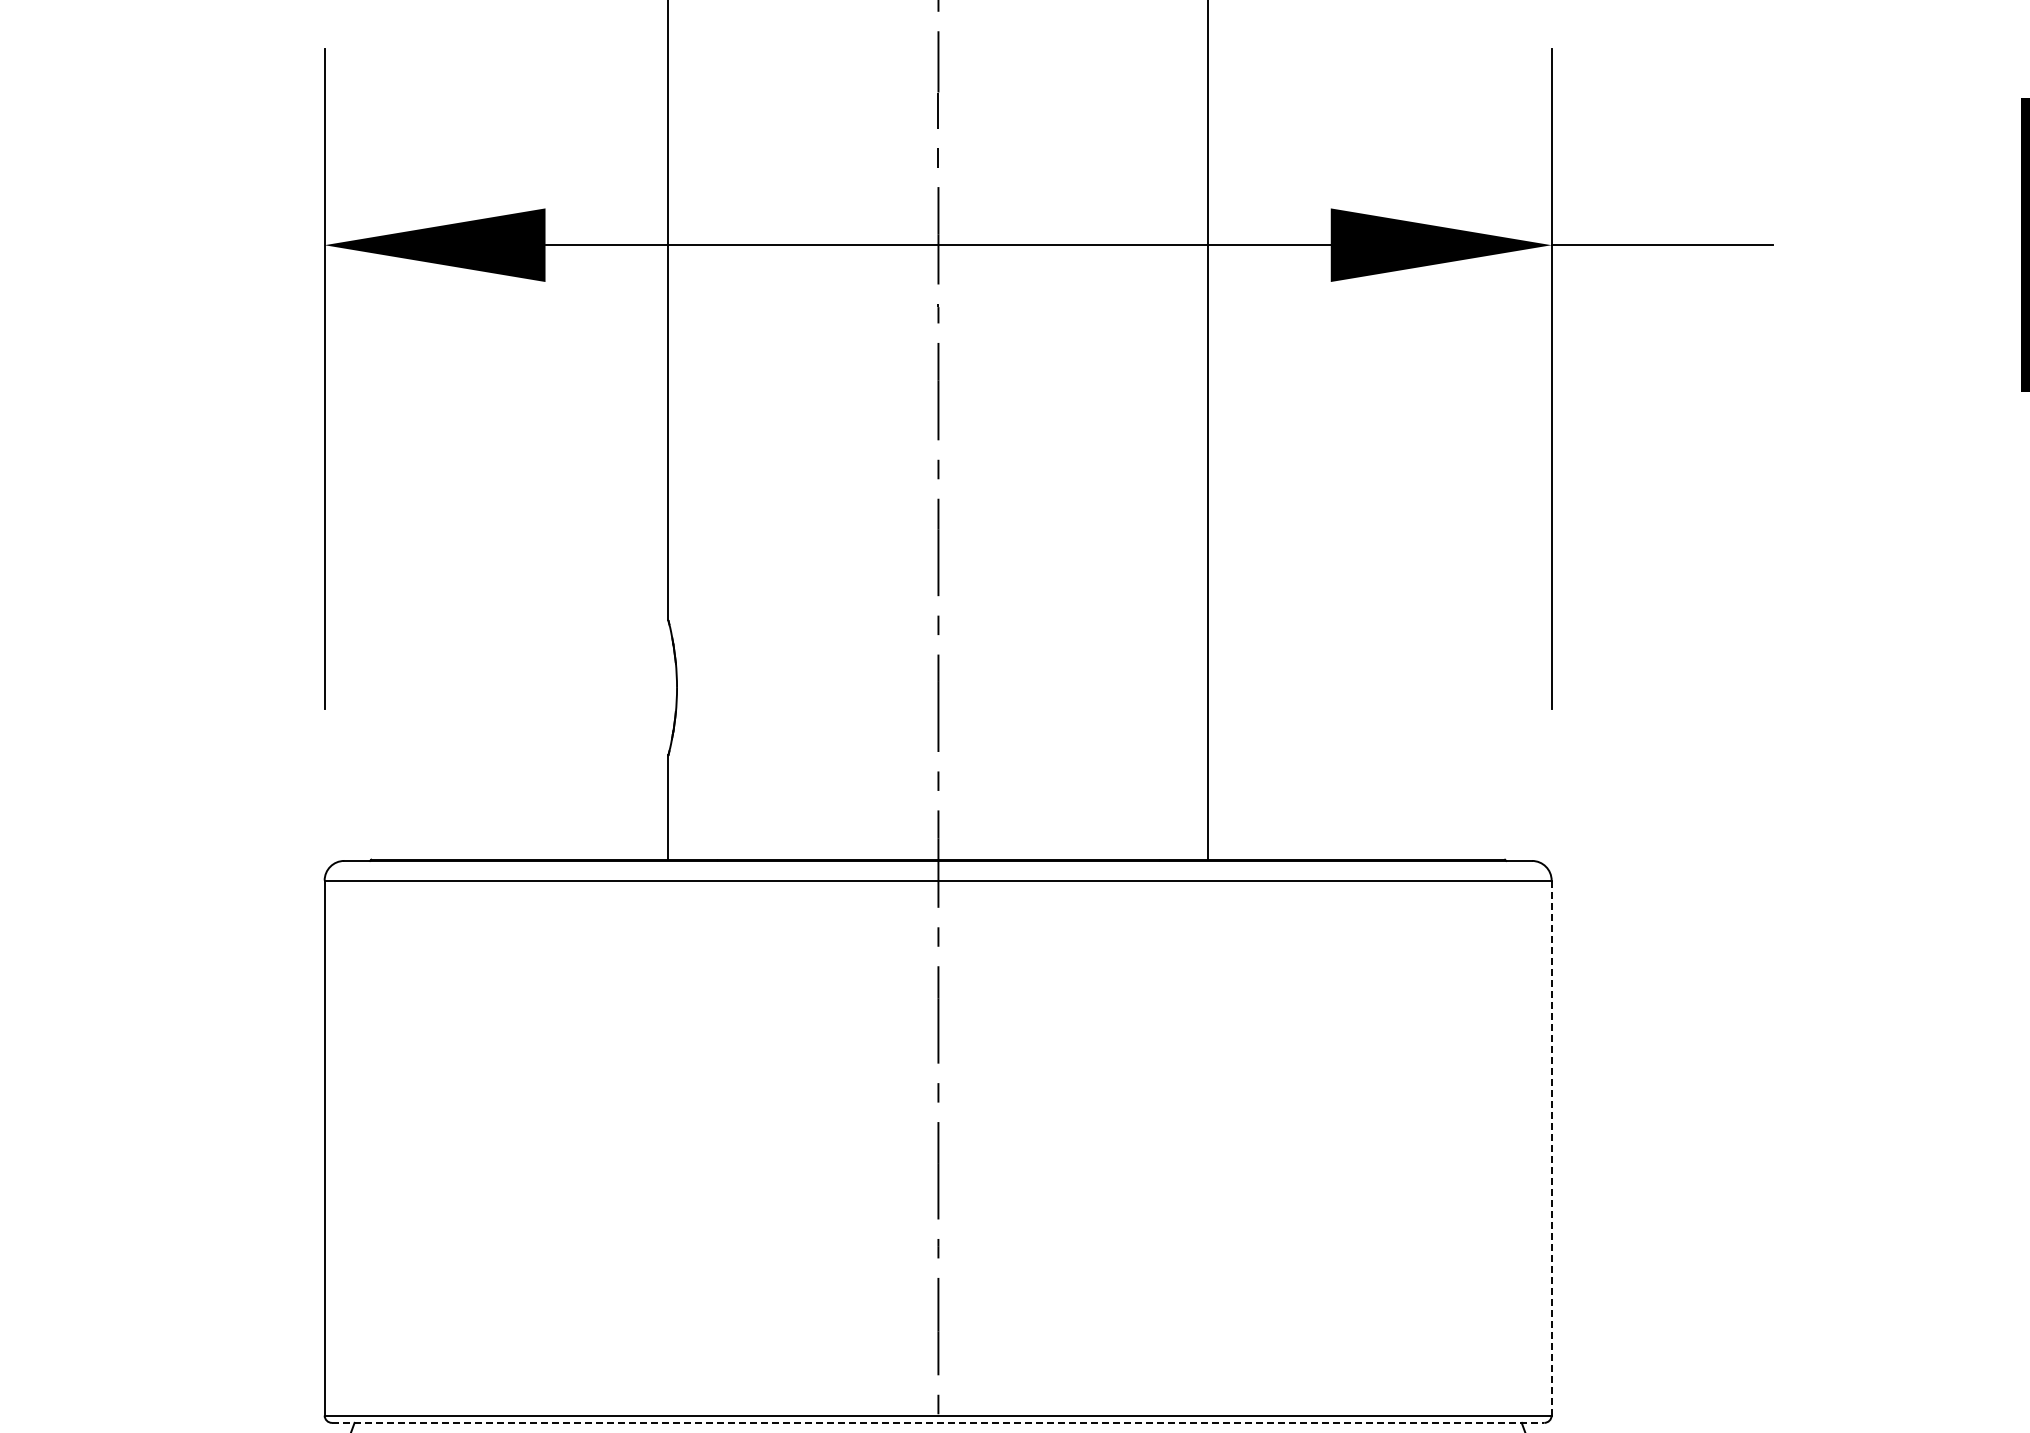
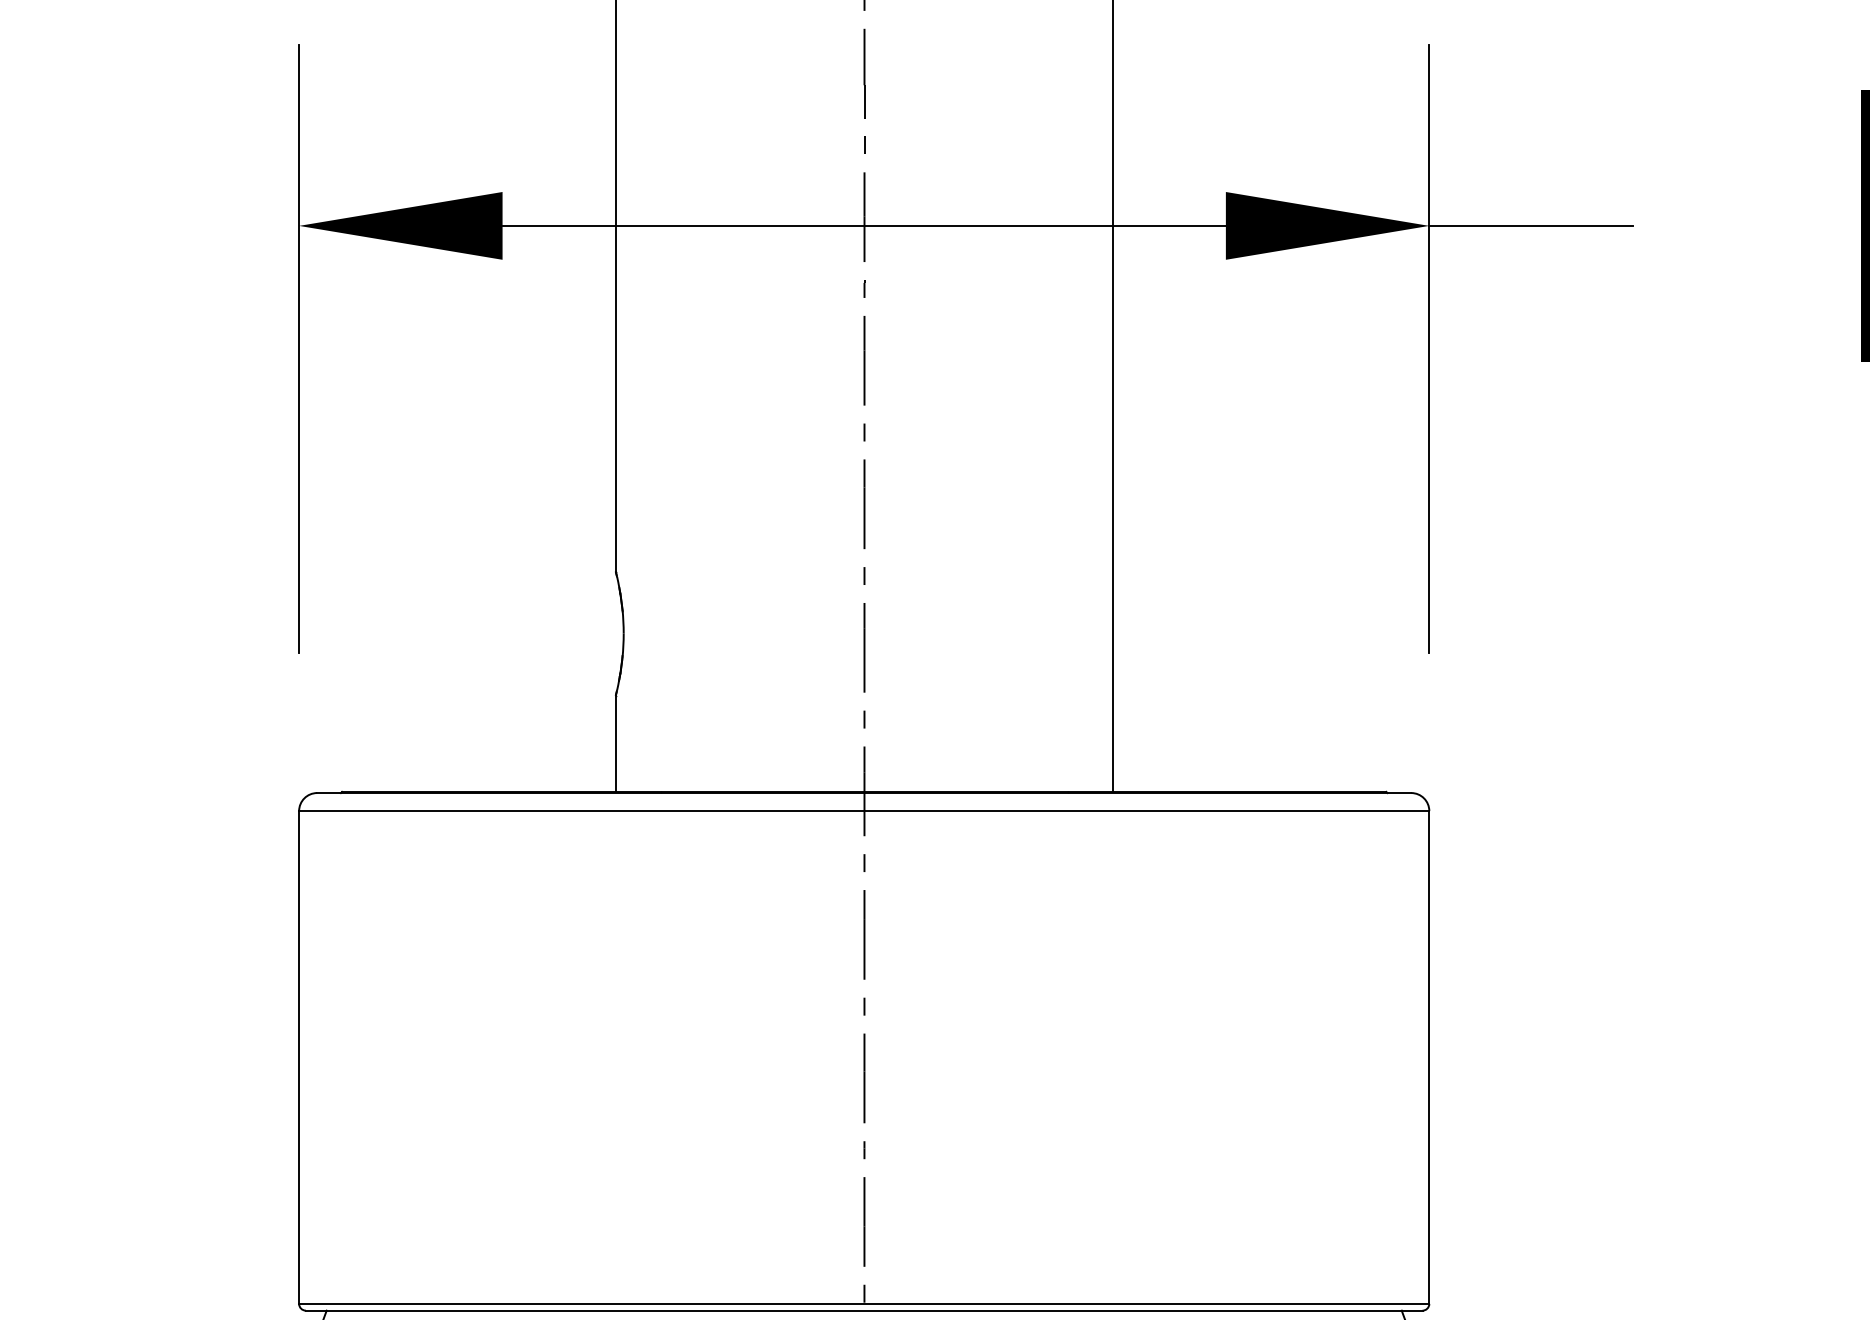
line: (1551, 1147) -> (1429, 1056), dashed -> solid
line: (938, 1422) -> (864, 1310), dashed -> solid

